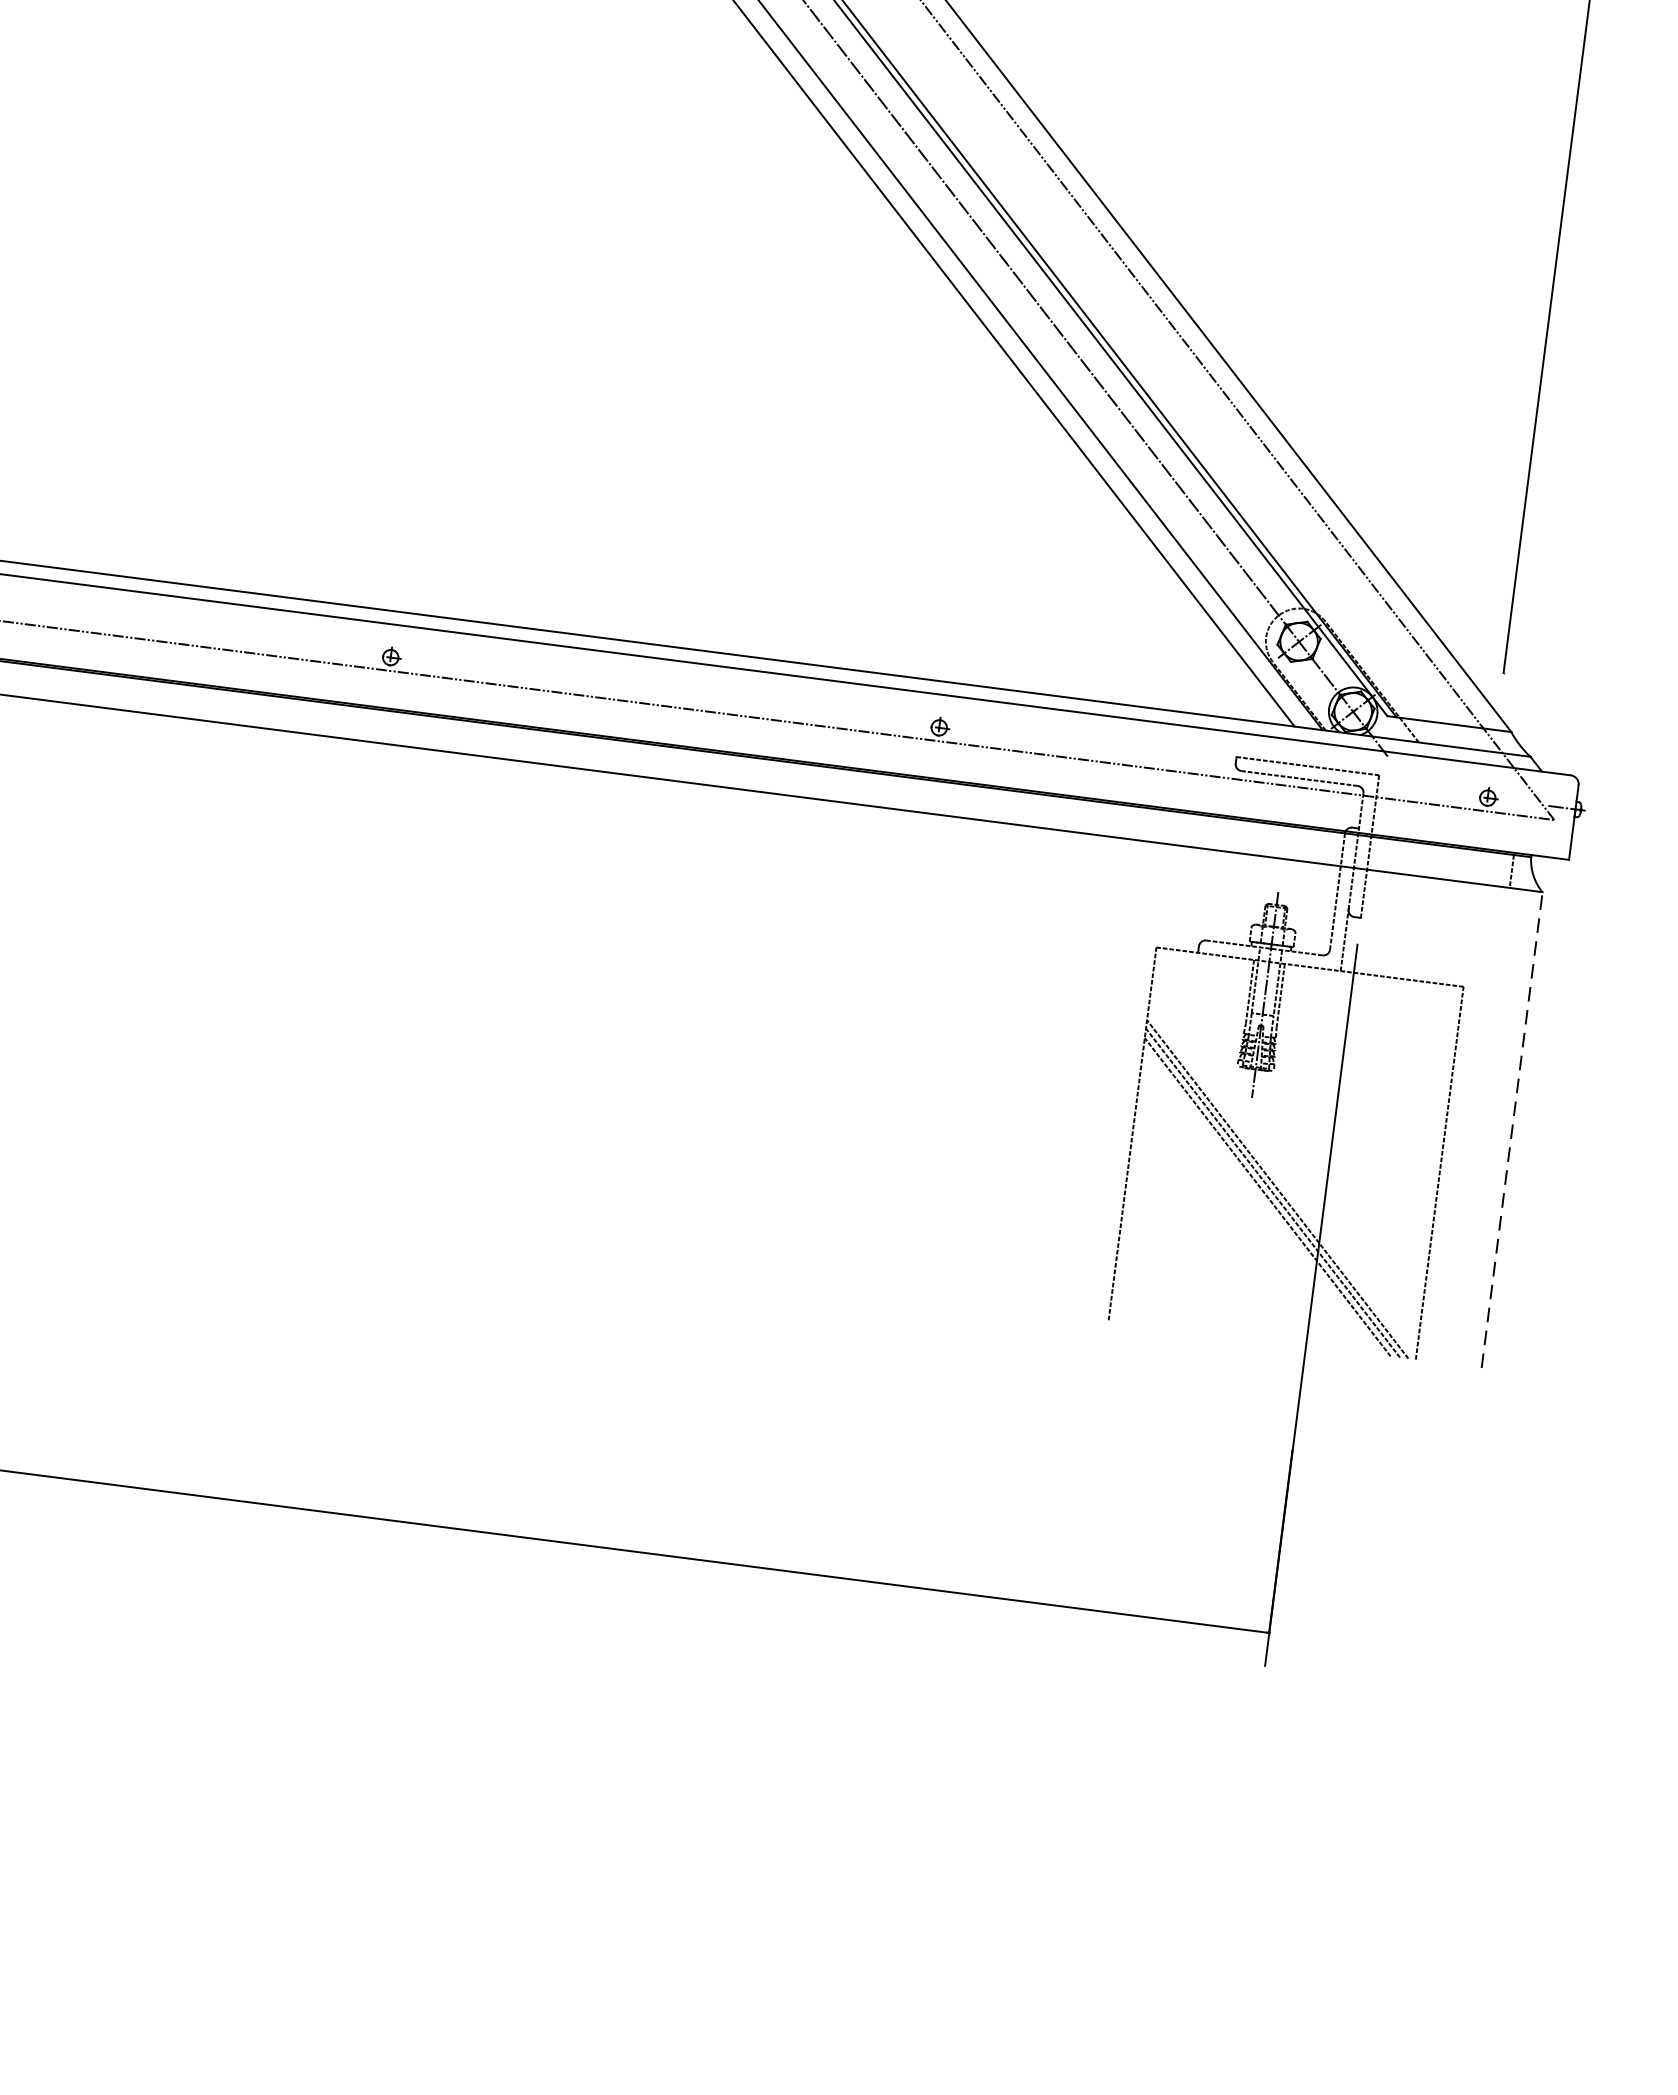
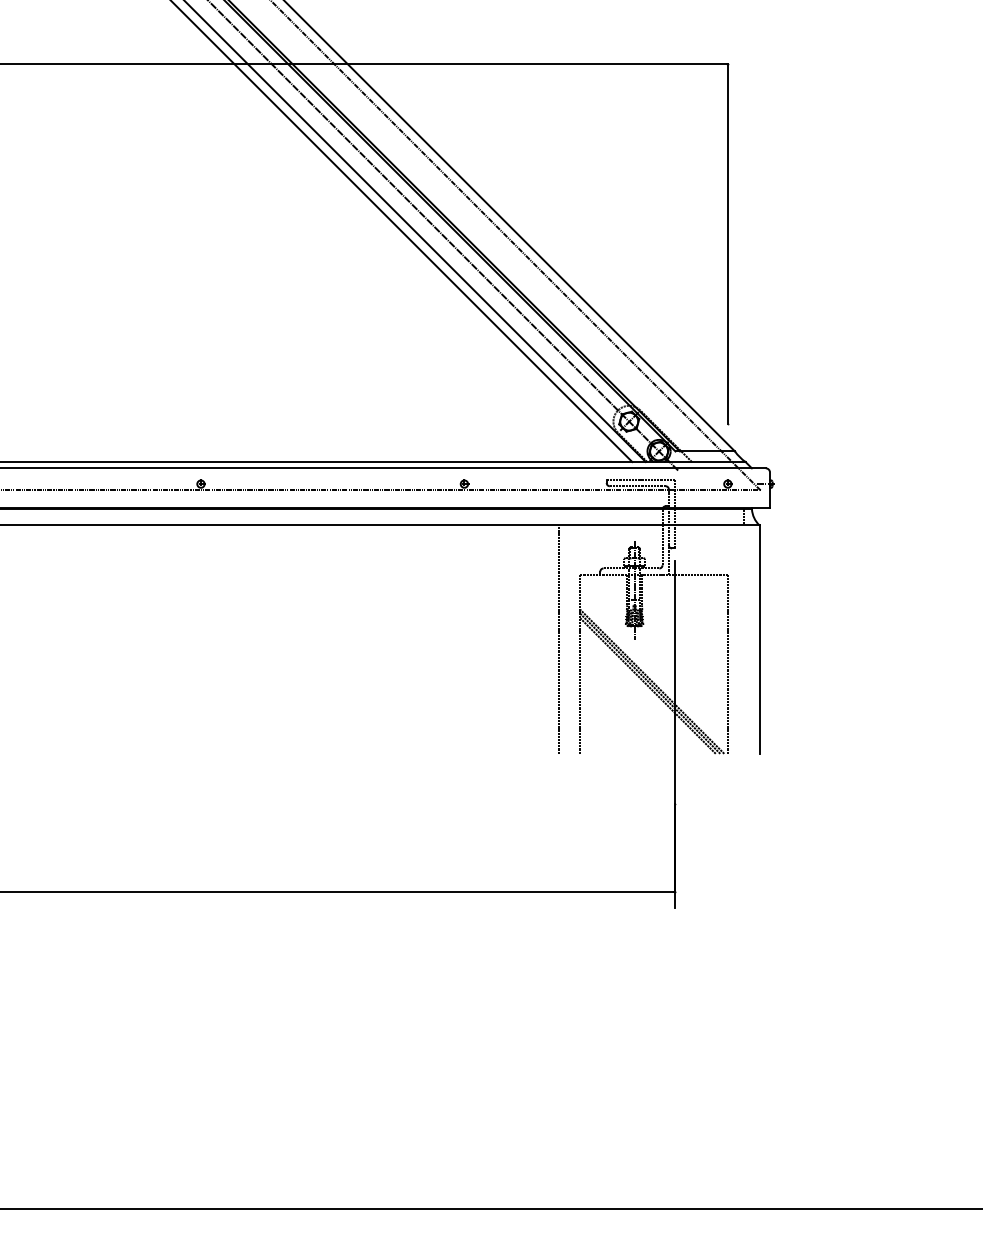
line: (1095, 1076) -> (559, 639), added
line: (1512, 1130) -> (759, 639), dashed -> solid

